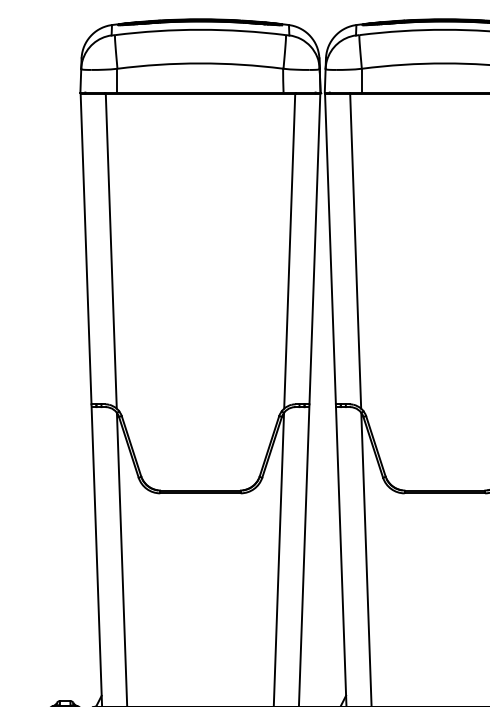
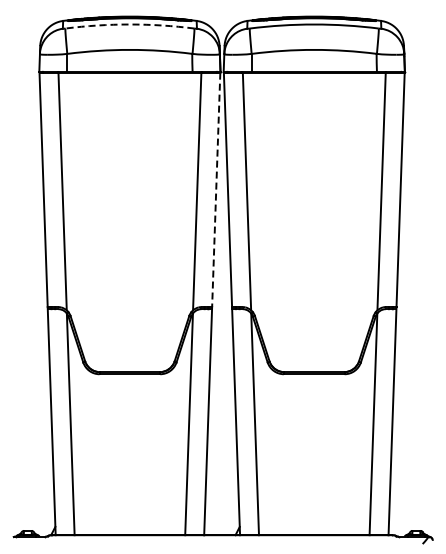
arc: (199, 29) -> (129, 24), solid -> dashed
line: (315, 249) -> (216, 190), solid -> dashed

